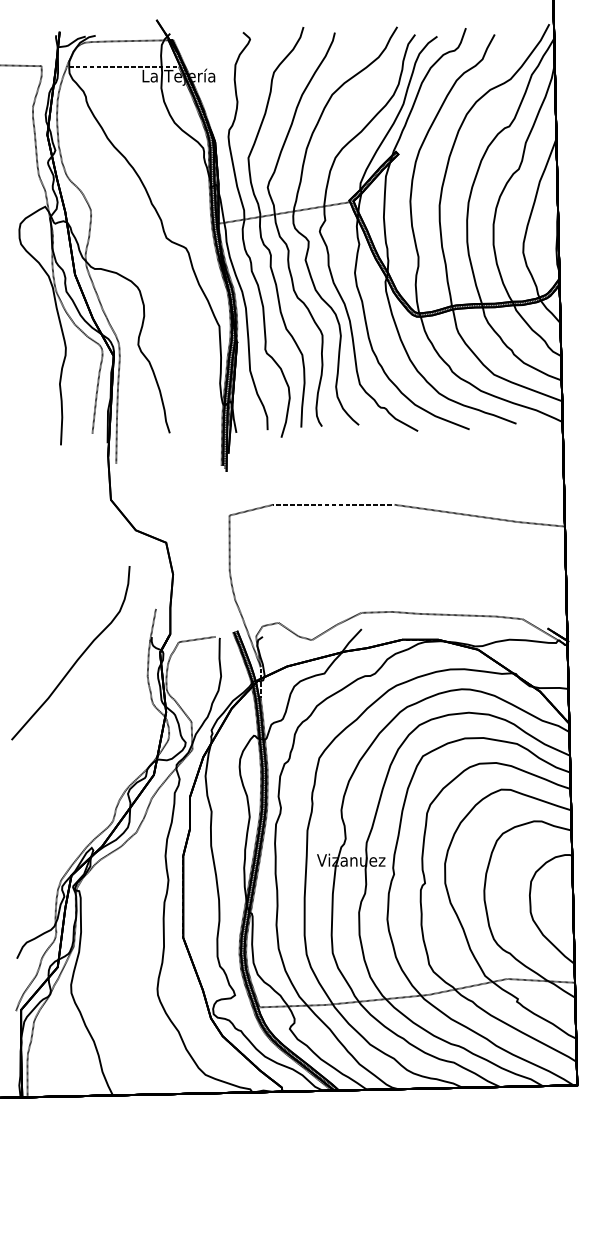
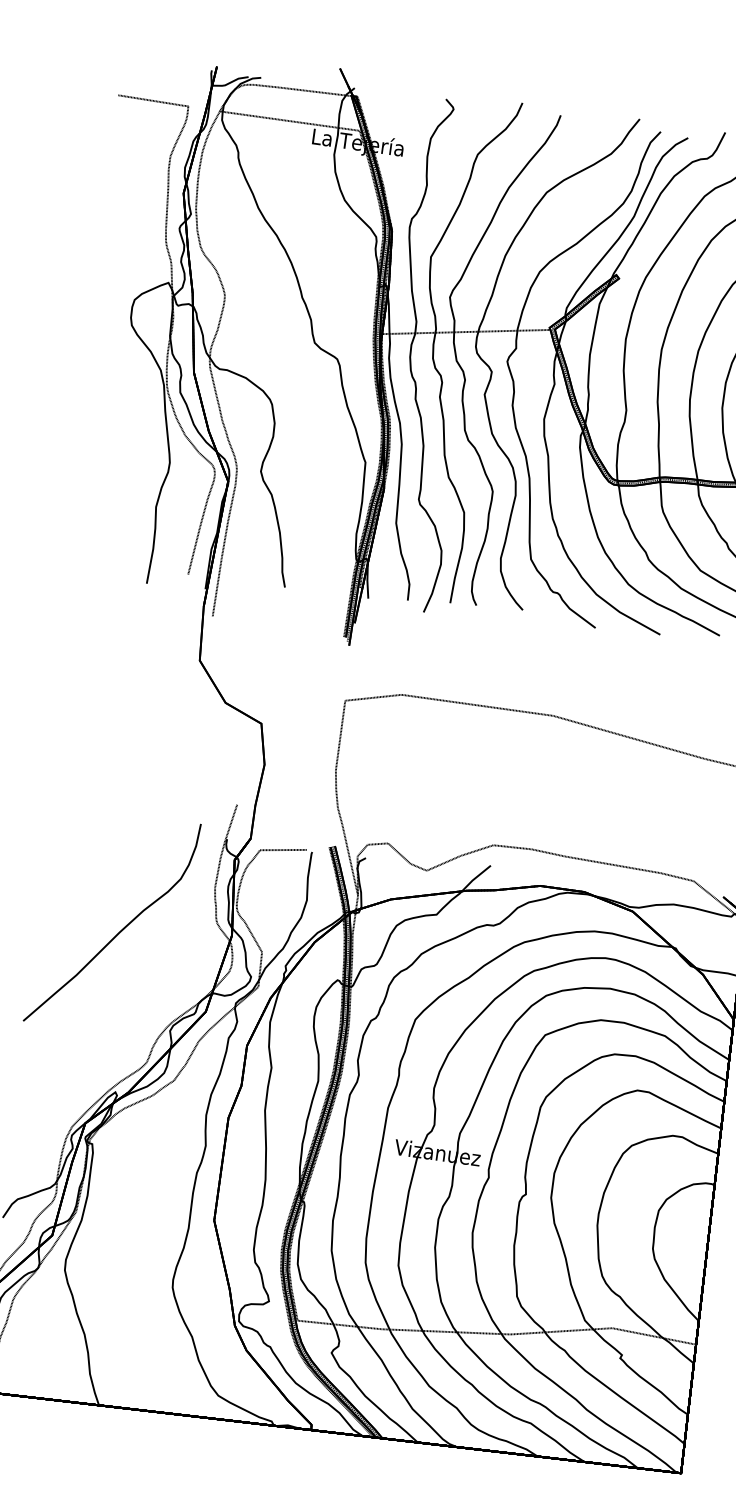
curve: (76, 659) -> (118, 931), moved

